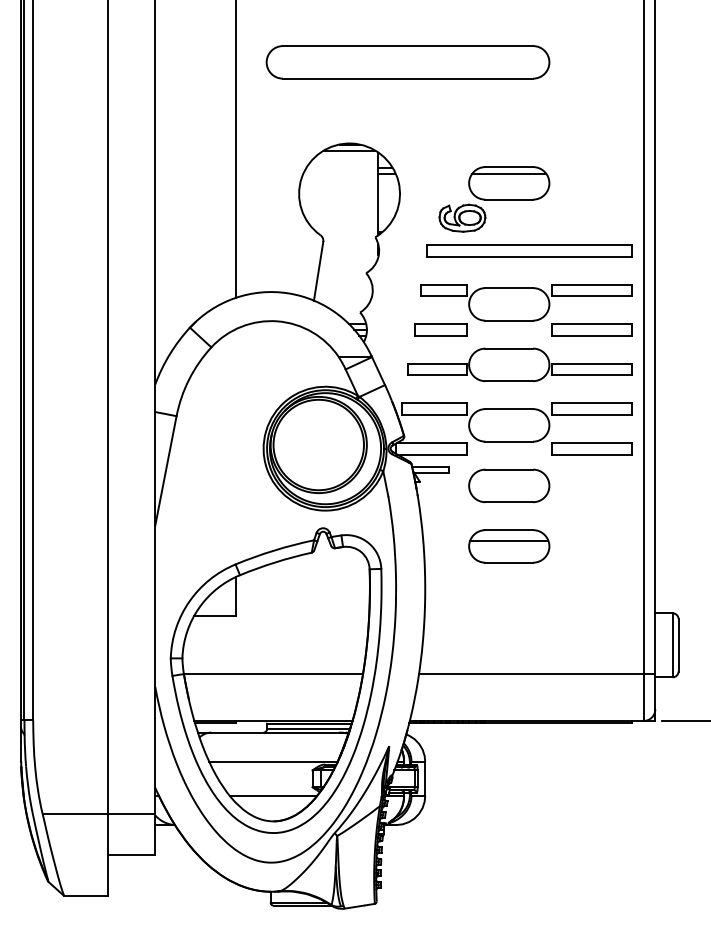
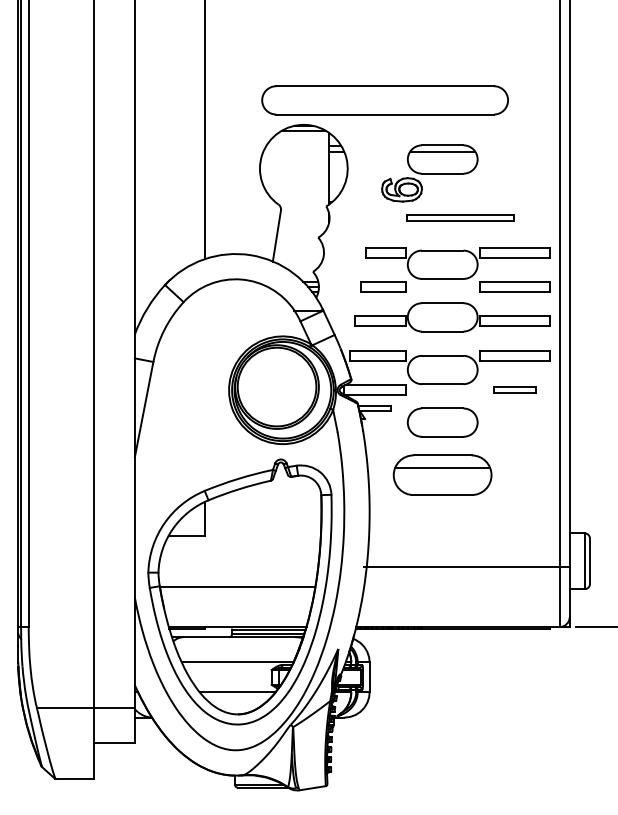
part: (407, 62) -> (384, 100), moved
part: (529, 250) -> (460, 217), size x0.6
part: (591, 448) -> (514, 390), size x0.6
part: (509, 546) -> (442, 475), size x1.4
line: (536, 674) -> (466, 566), moved

